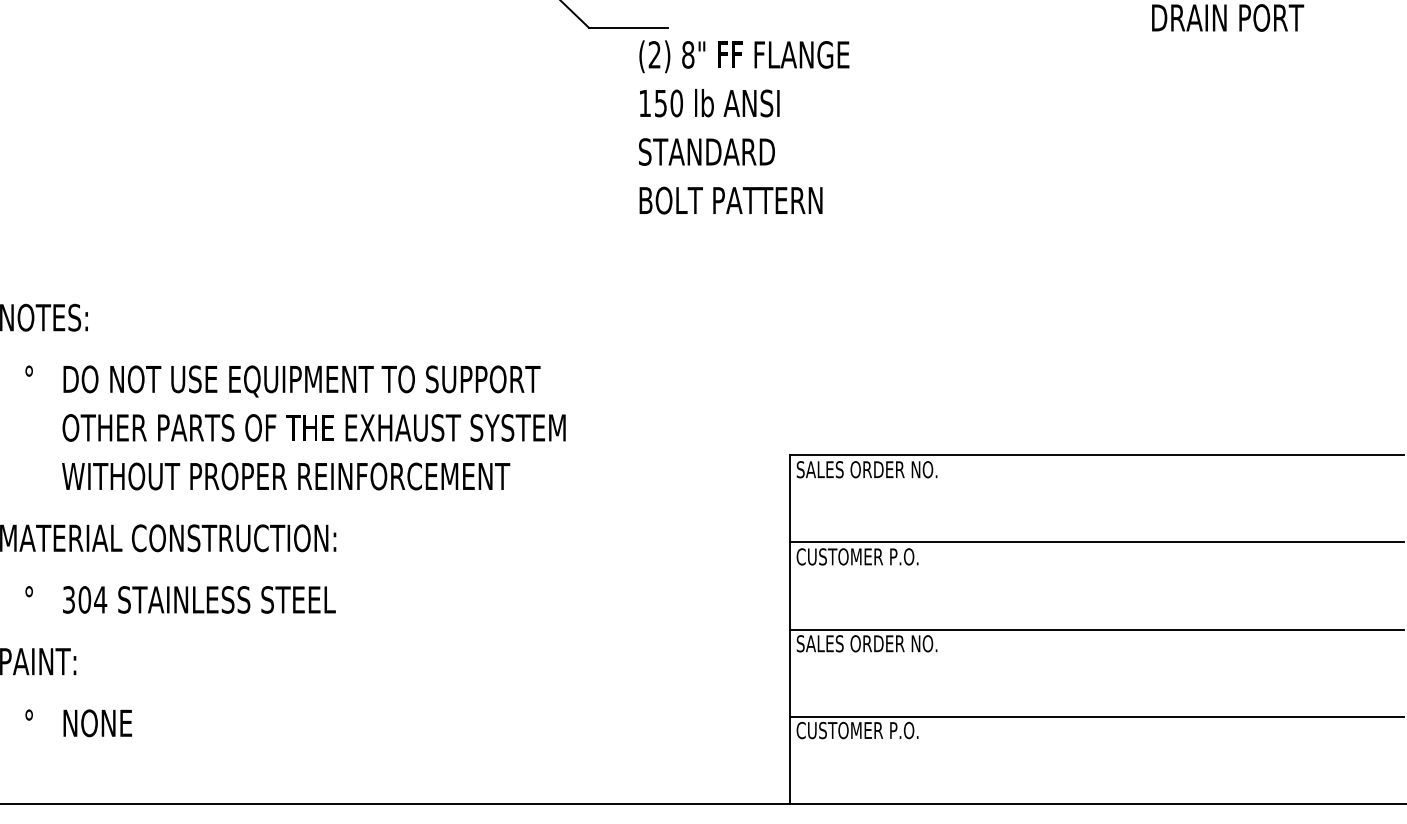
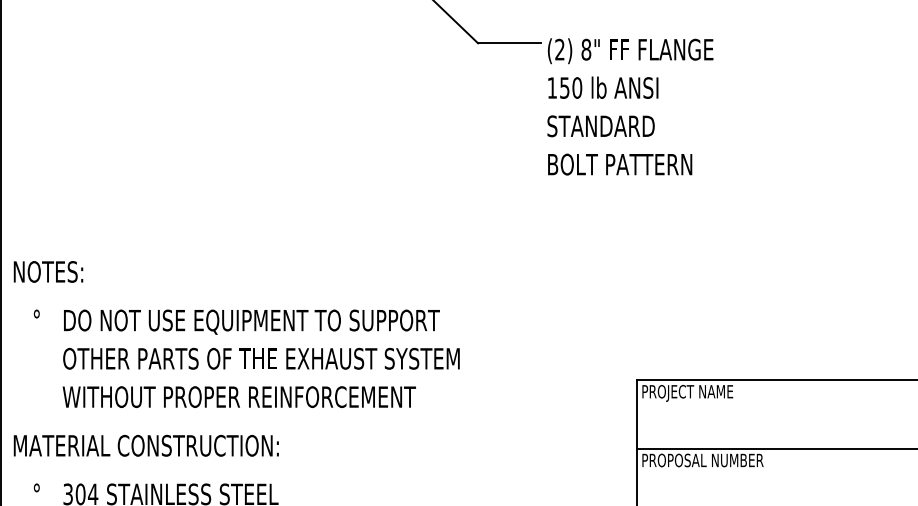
text: (744, 127) -> (630, 106), moved
text: (866, 471) -> (696, 393), SALES ORDER NO. -> PROJECT NAME
text: (873, 556) -> (702, 460), CUSTOMER P.O. -> PROPOSAL NUMBER

